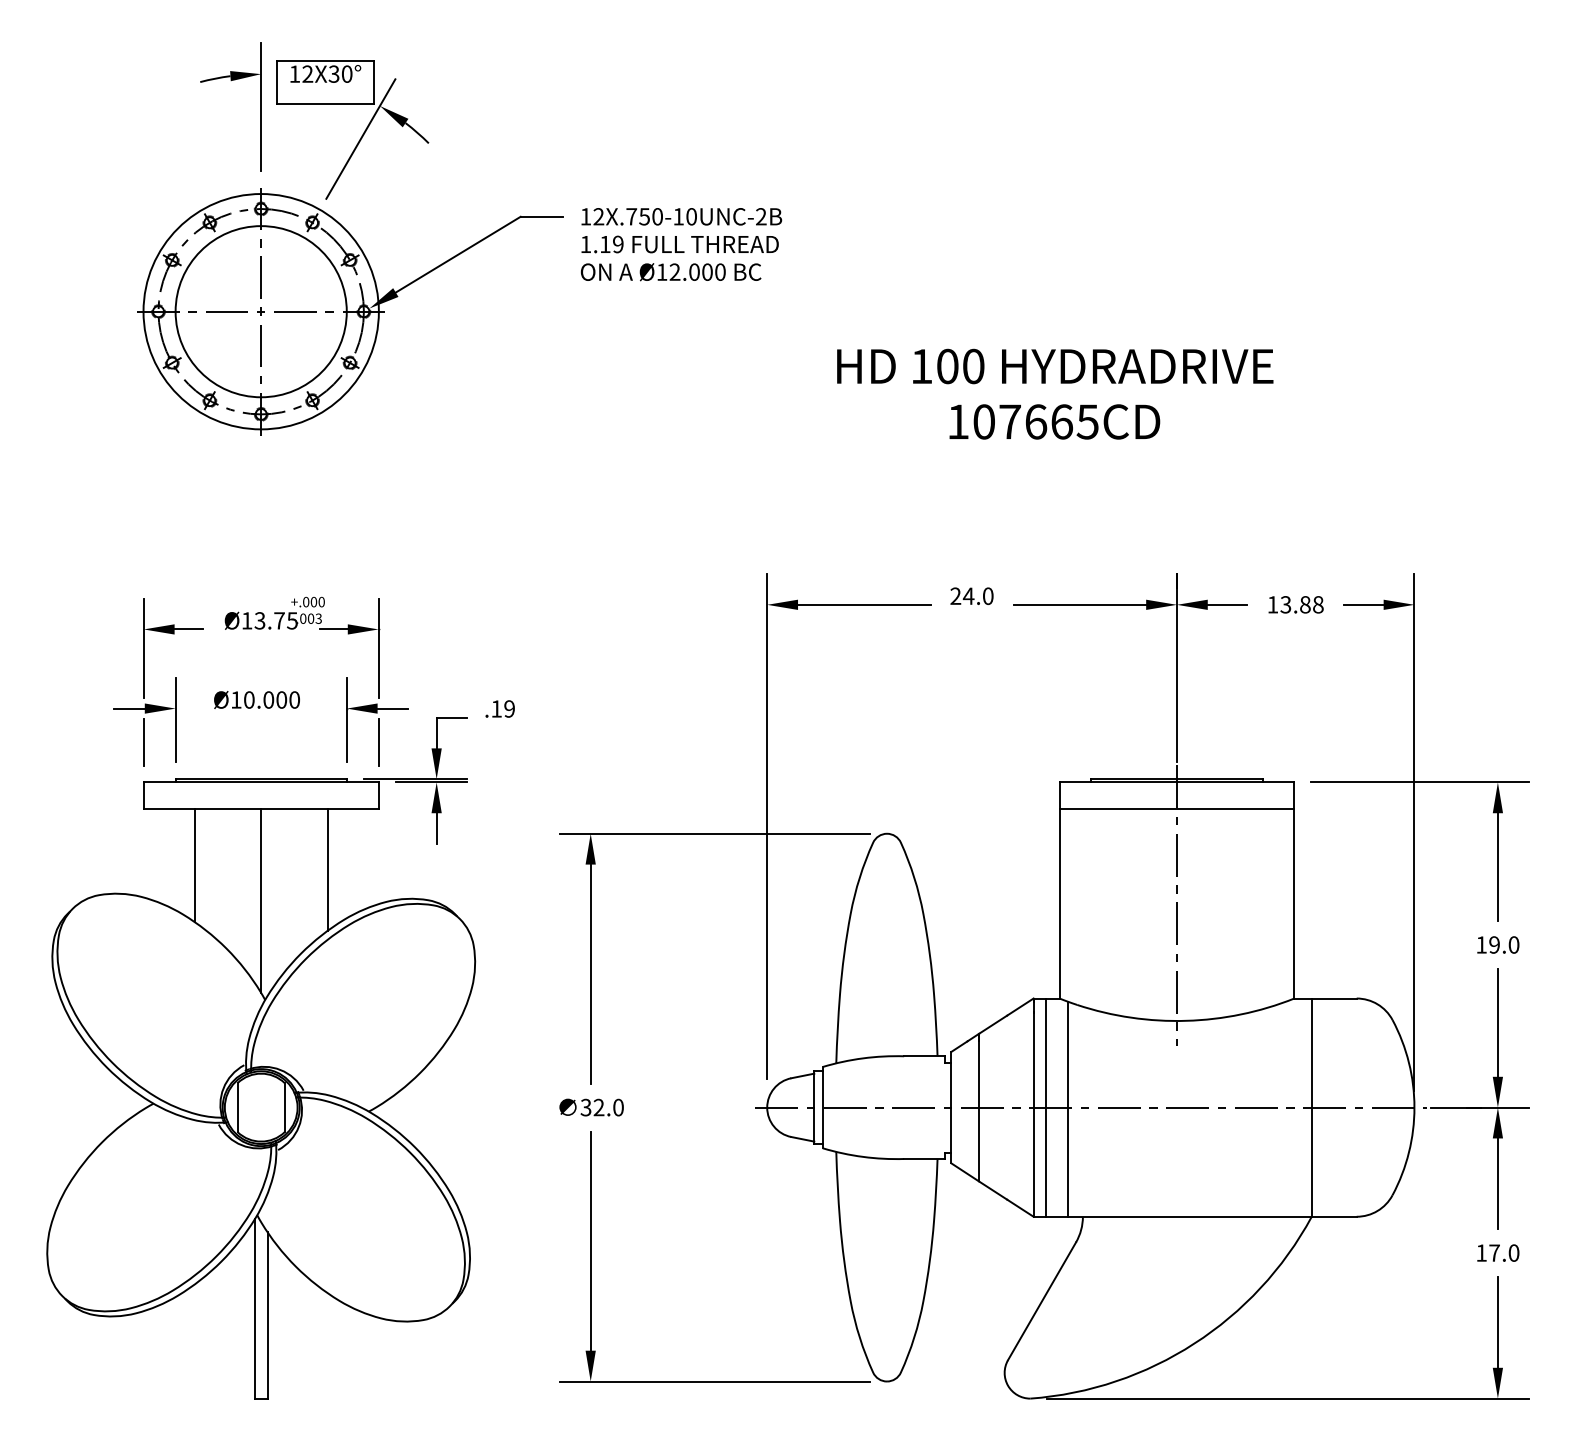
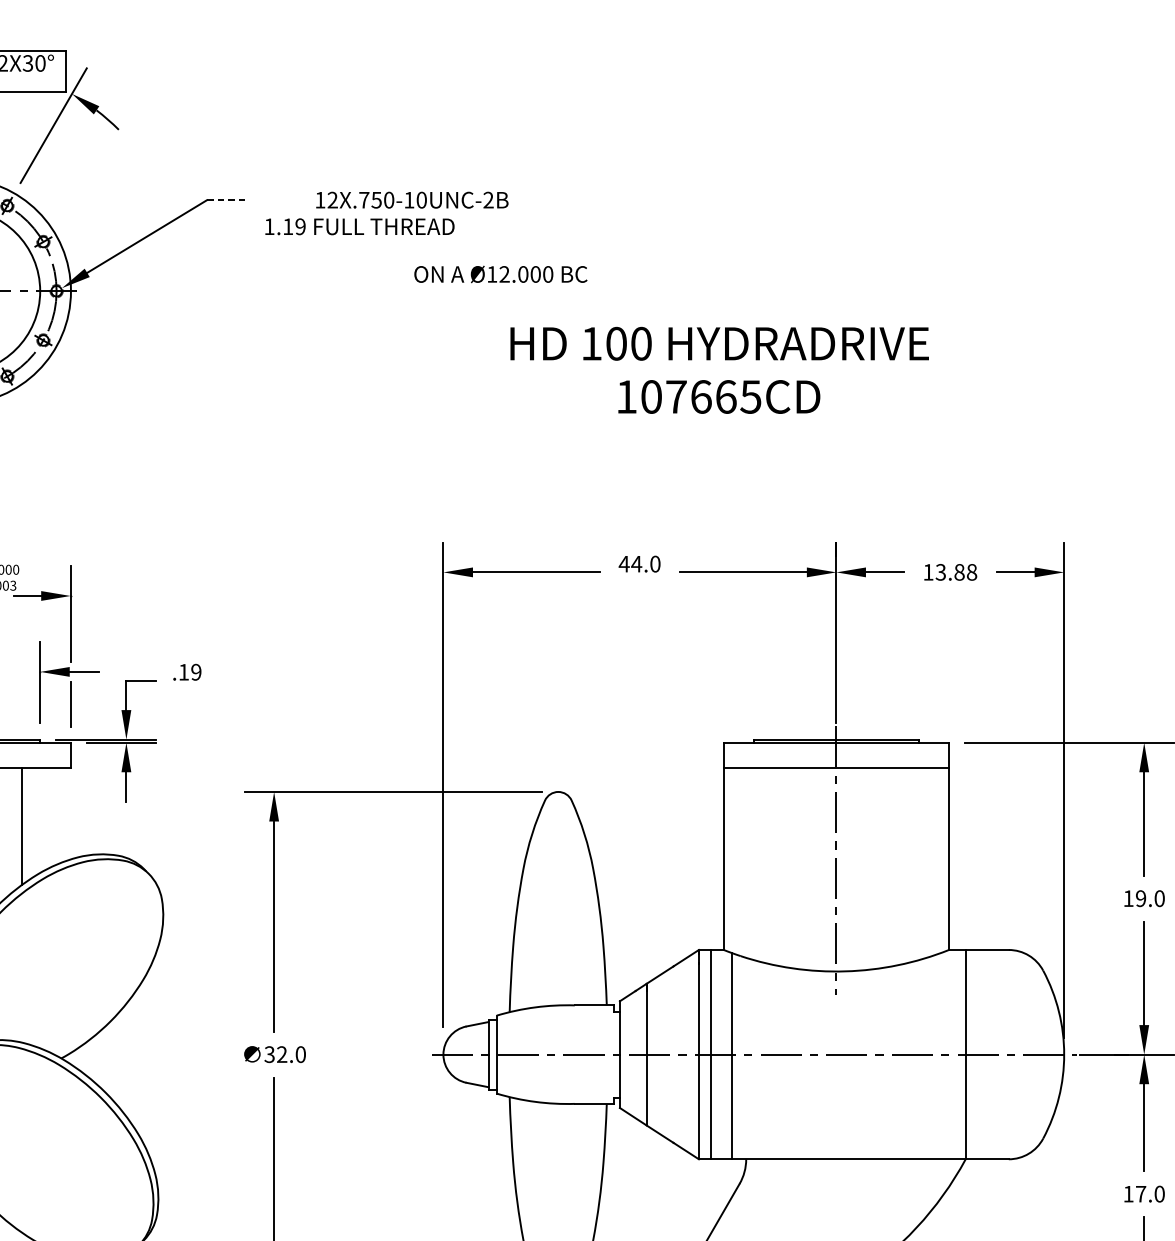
line: (542, 216) -> (227, 199), solid -> dashed
text: (681, 216) -> (412, 199), moved
text: (670, 272) -> (500, 274), moved
text: (955, 595) -> (624, 563), 24.0 -> 44.0

